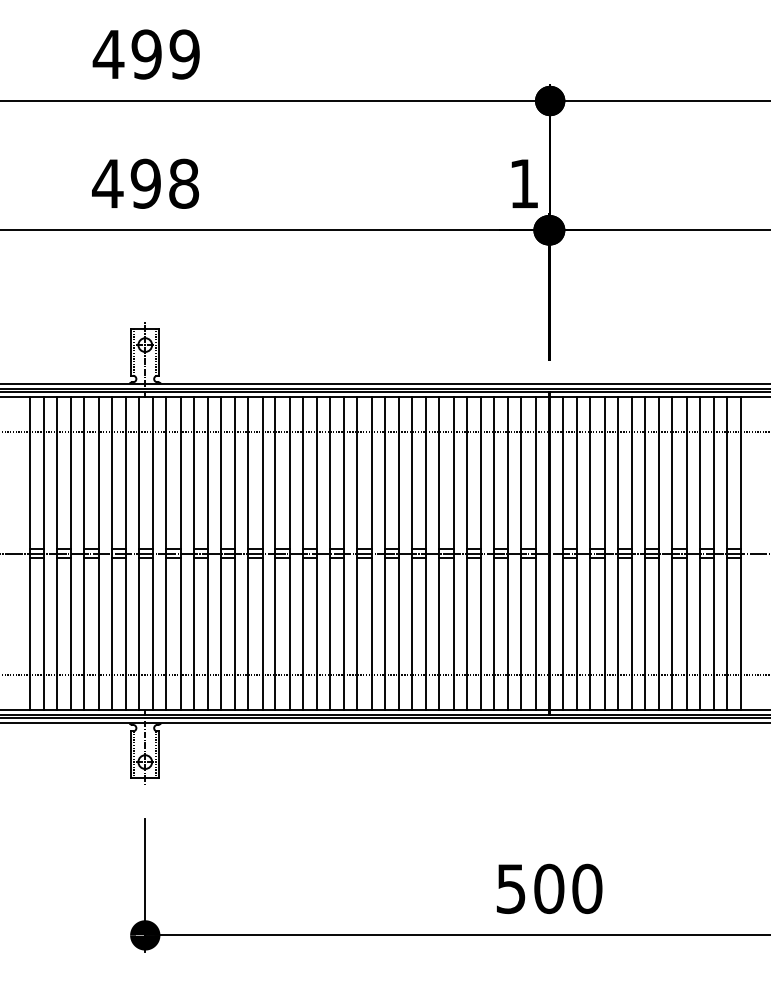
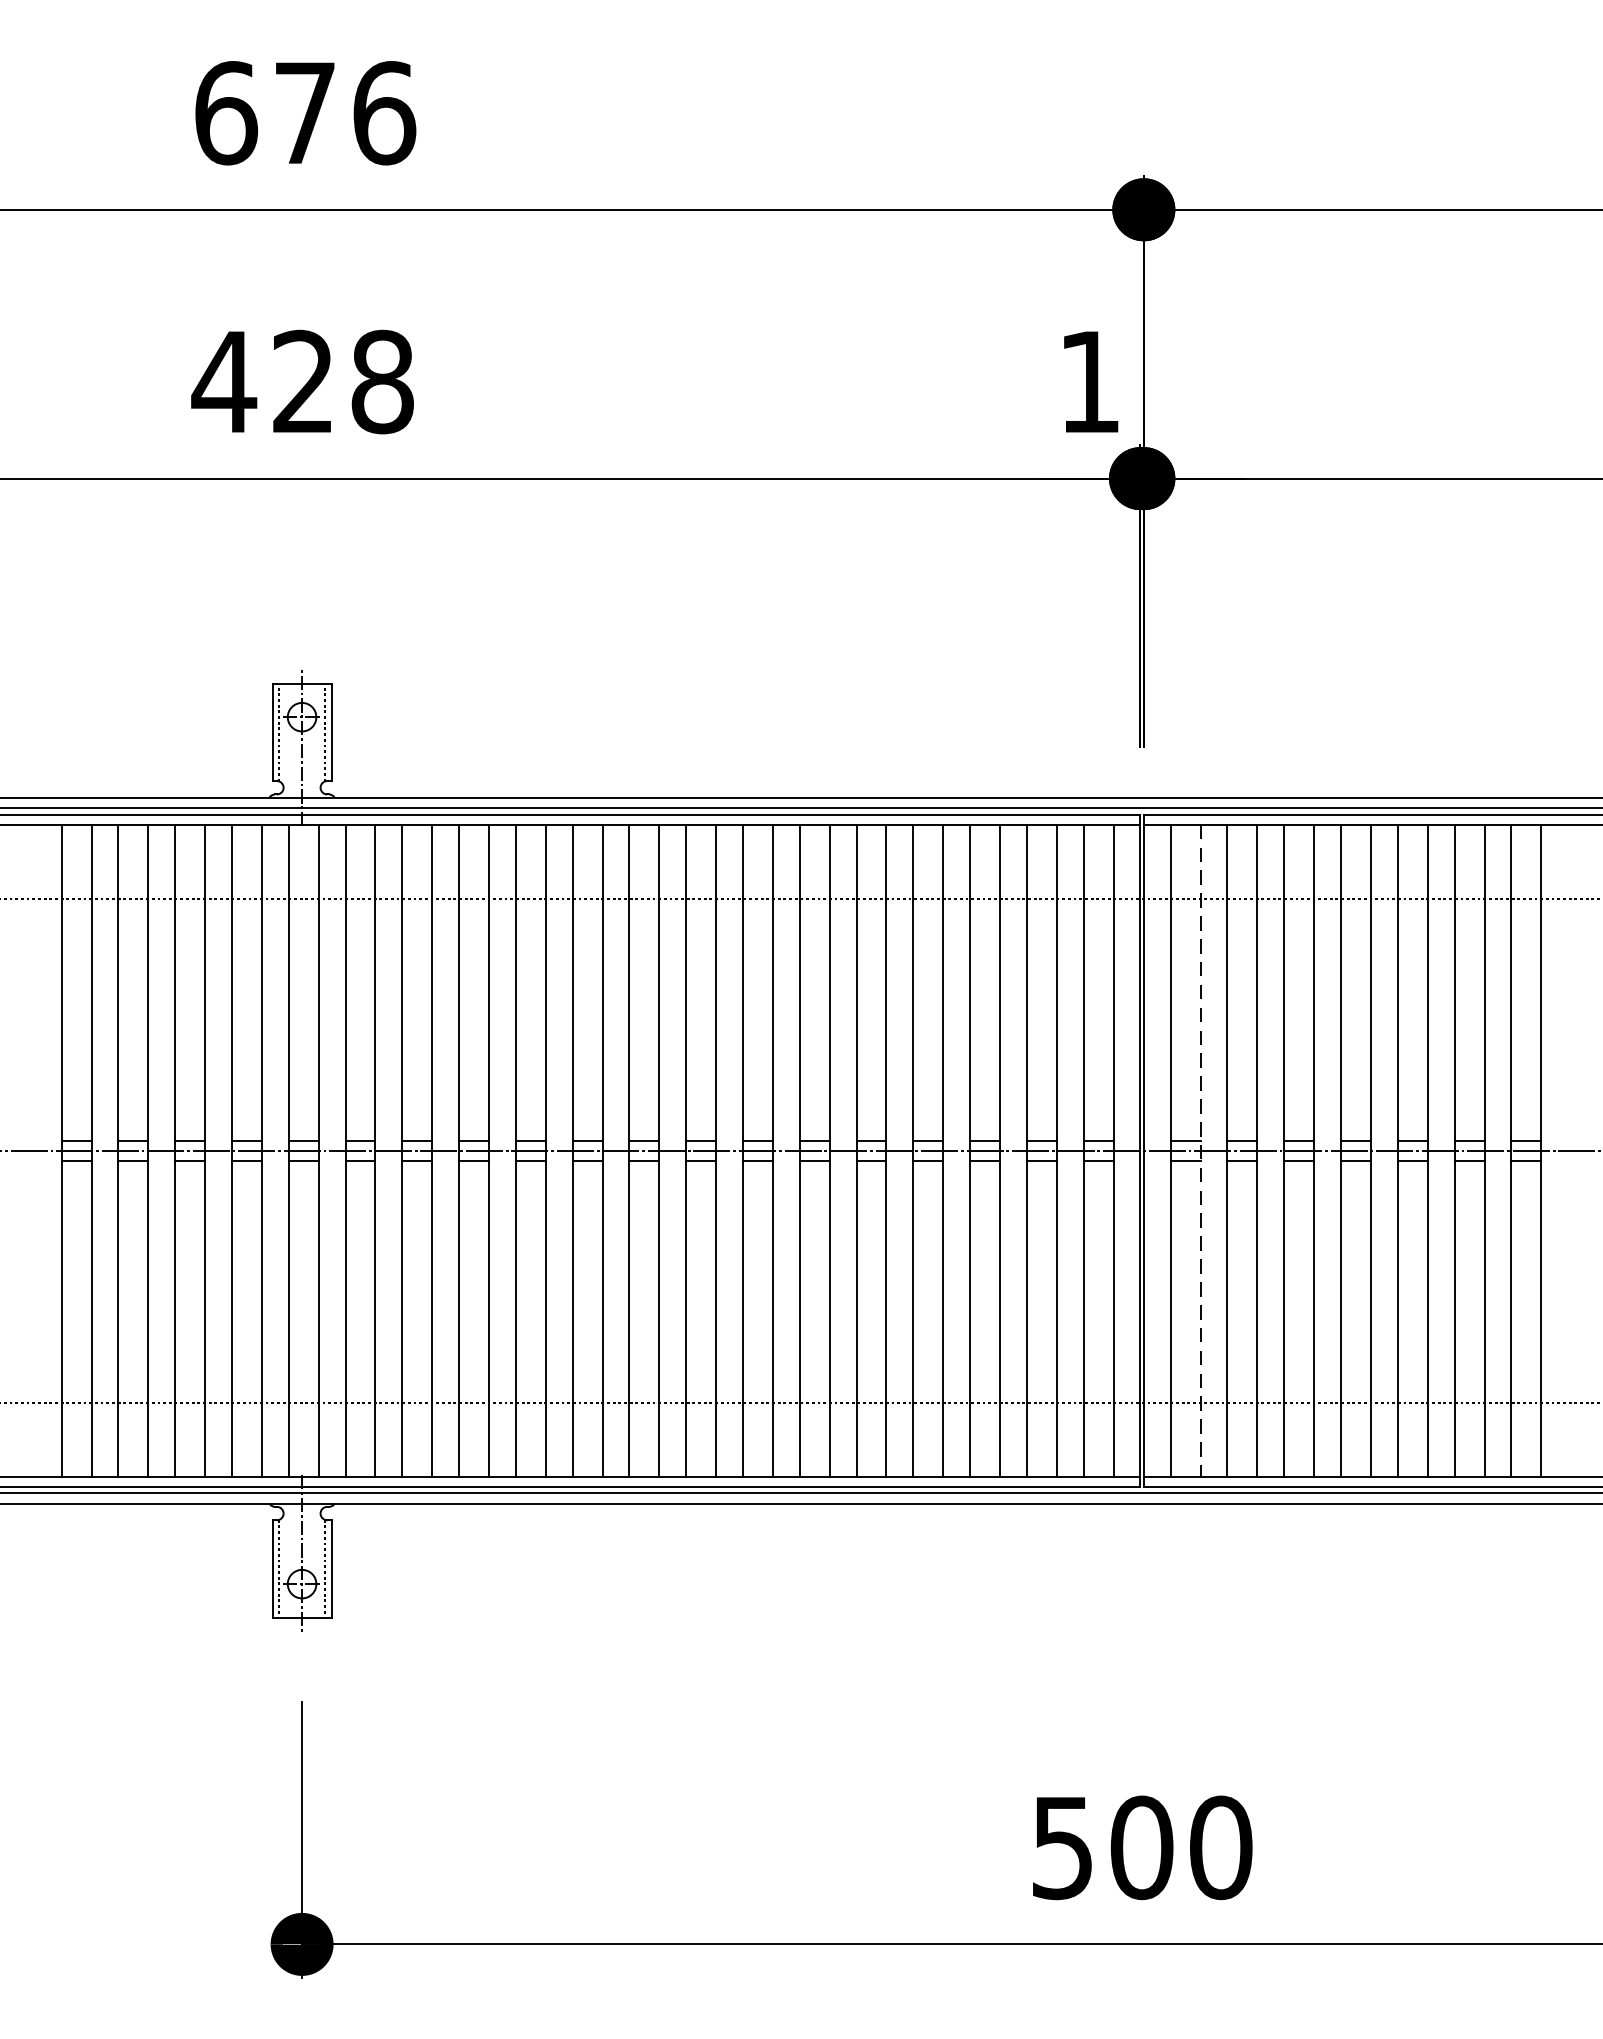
text: (146, 54) -> (304, 113), 499 -> 676
text: (145, 183) -> (302, 381), 498 -> 428
line: (577, 553) -> (1200, 1150), solid -> dashed

